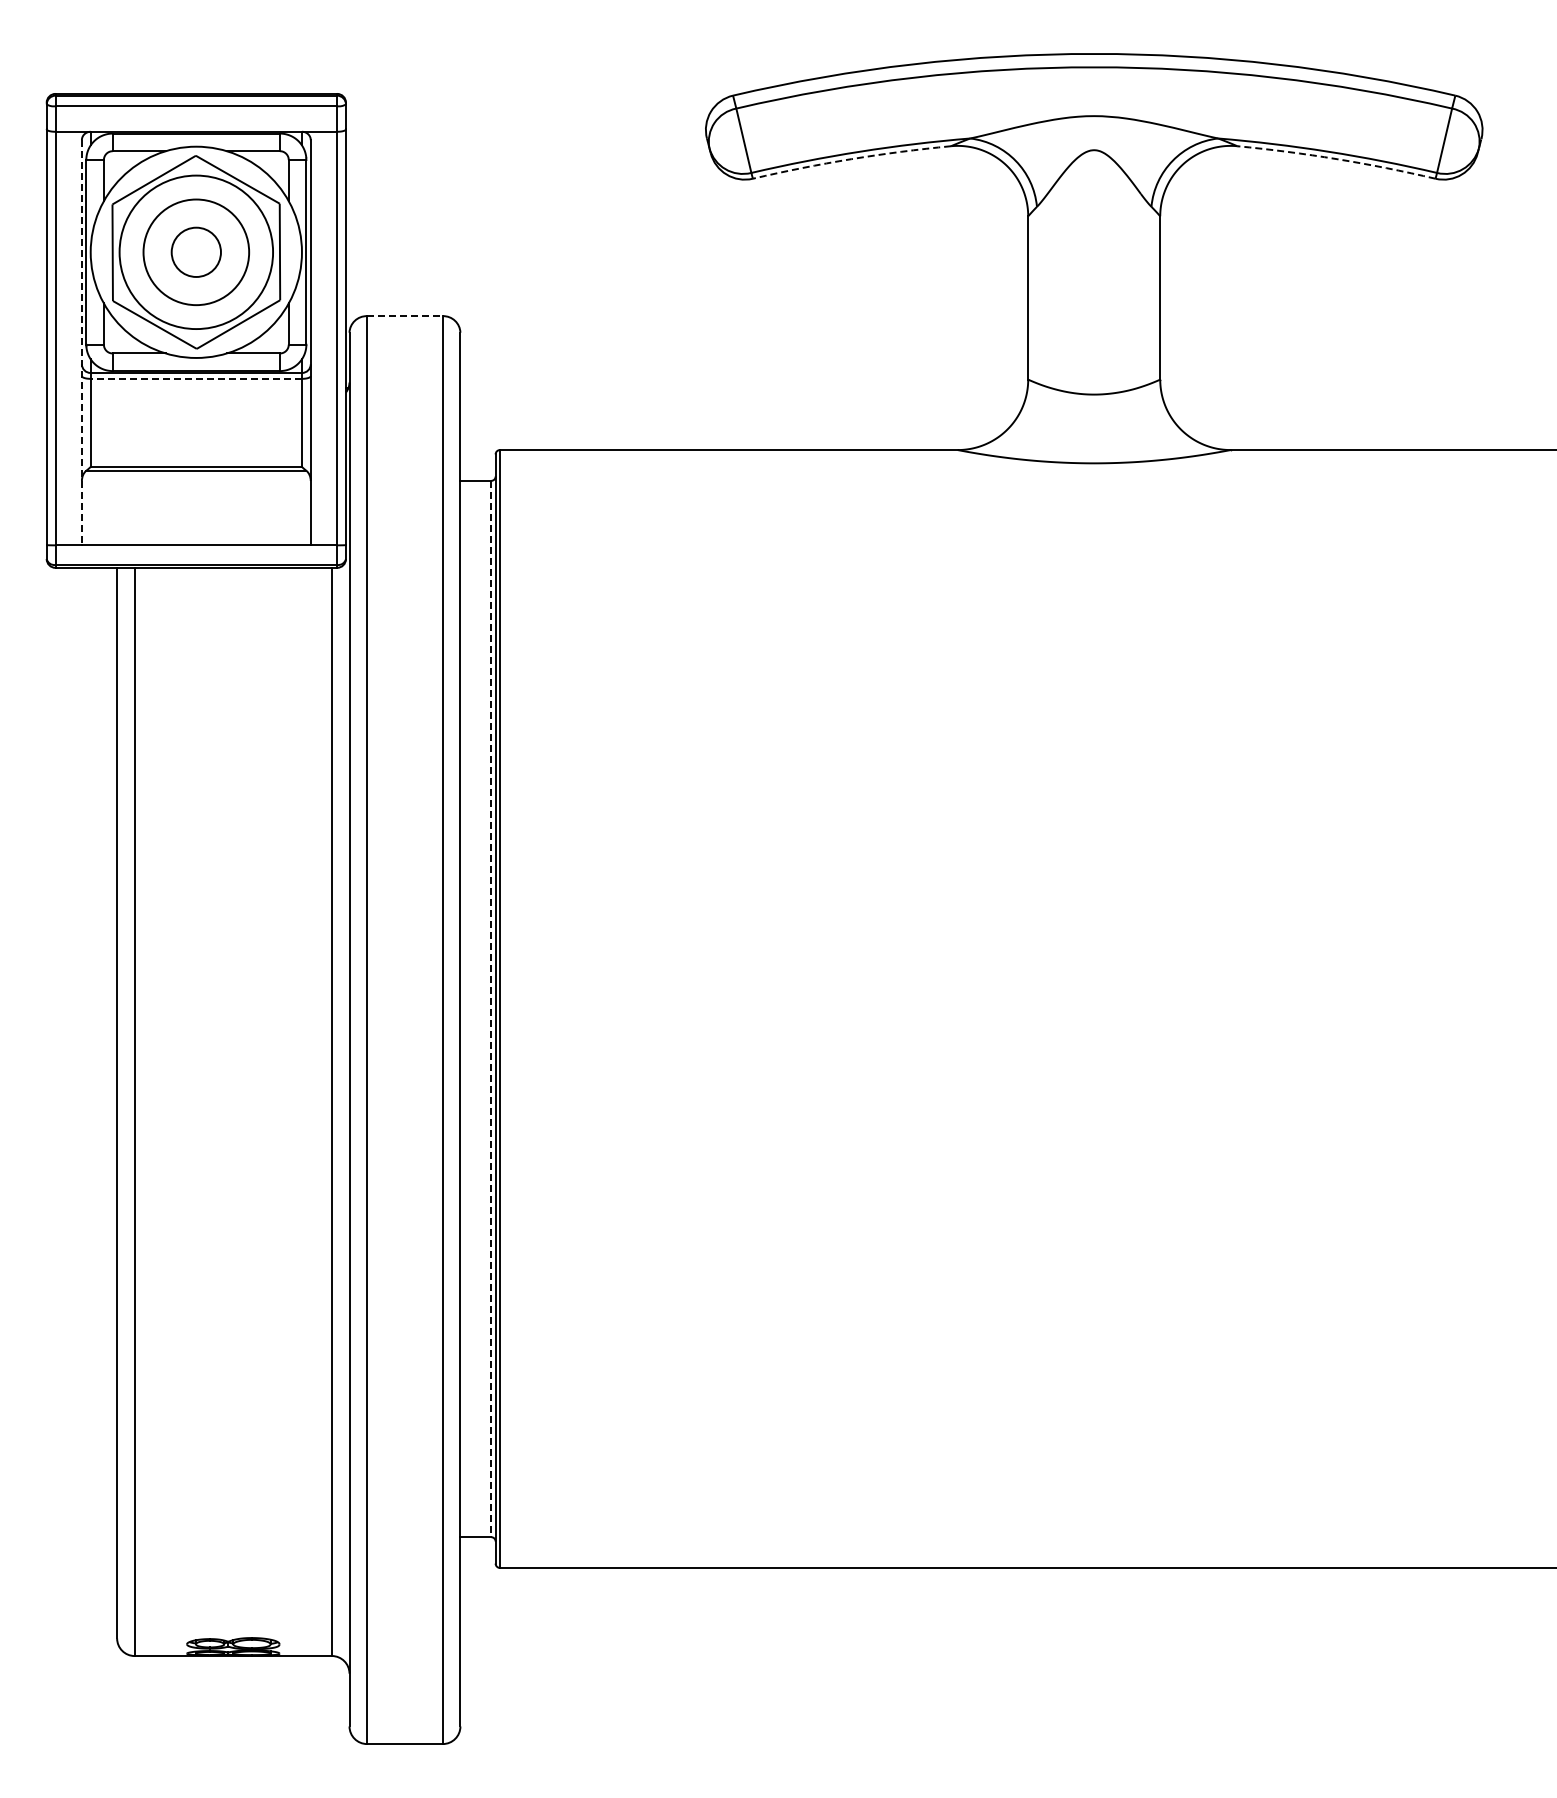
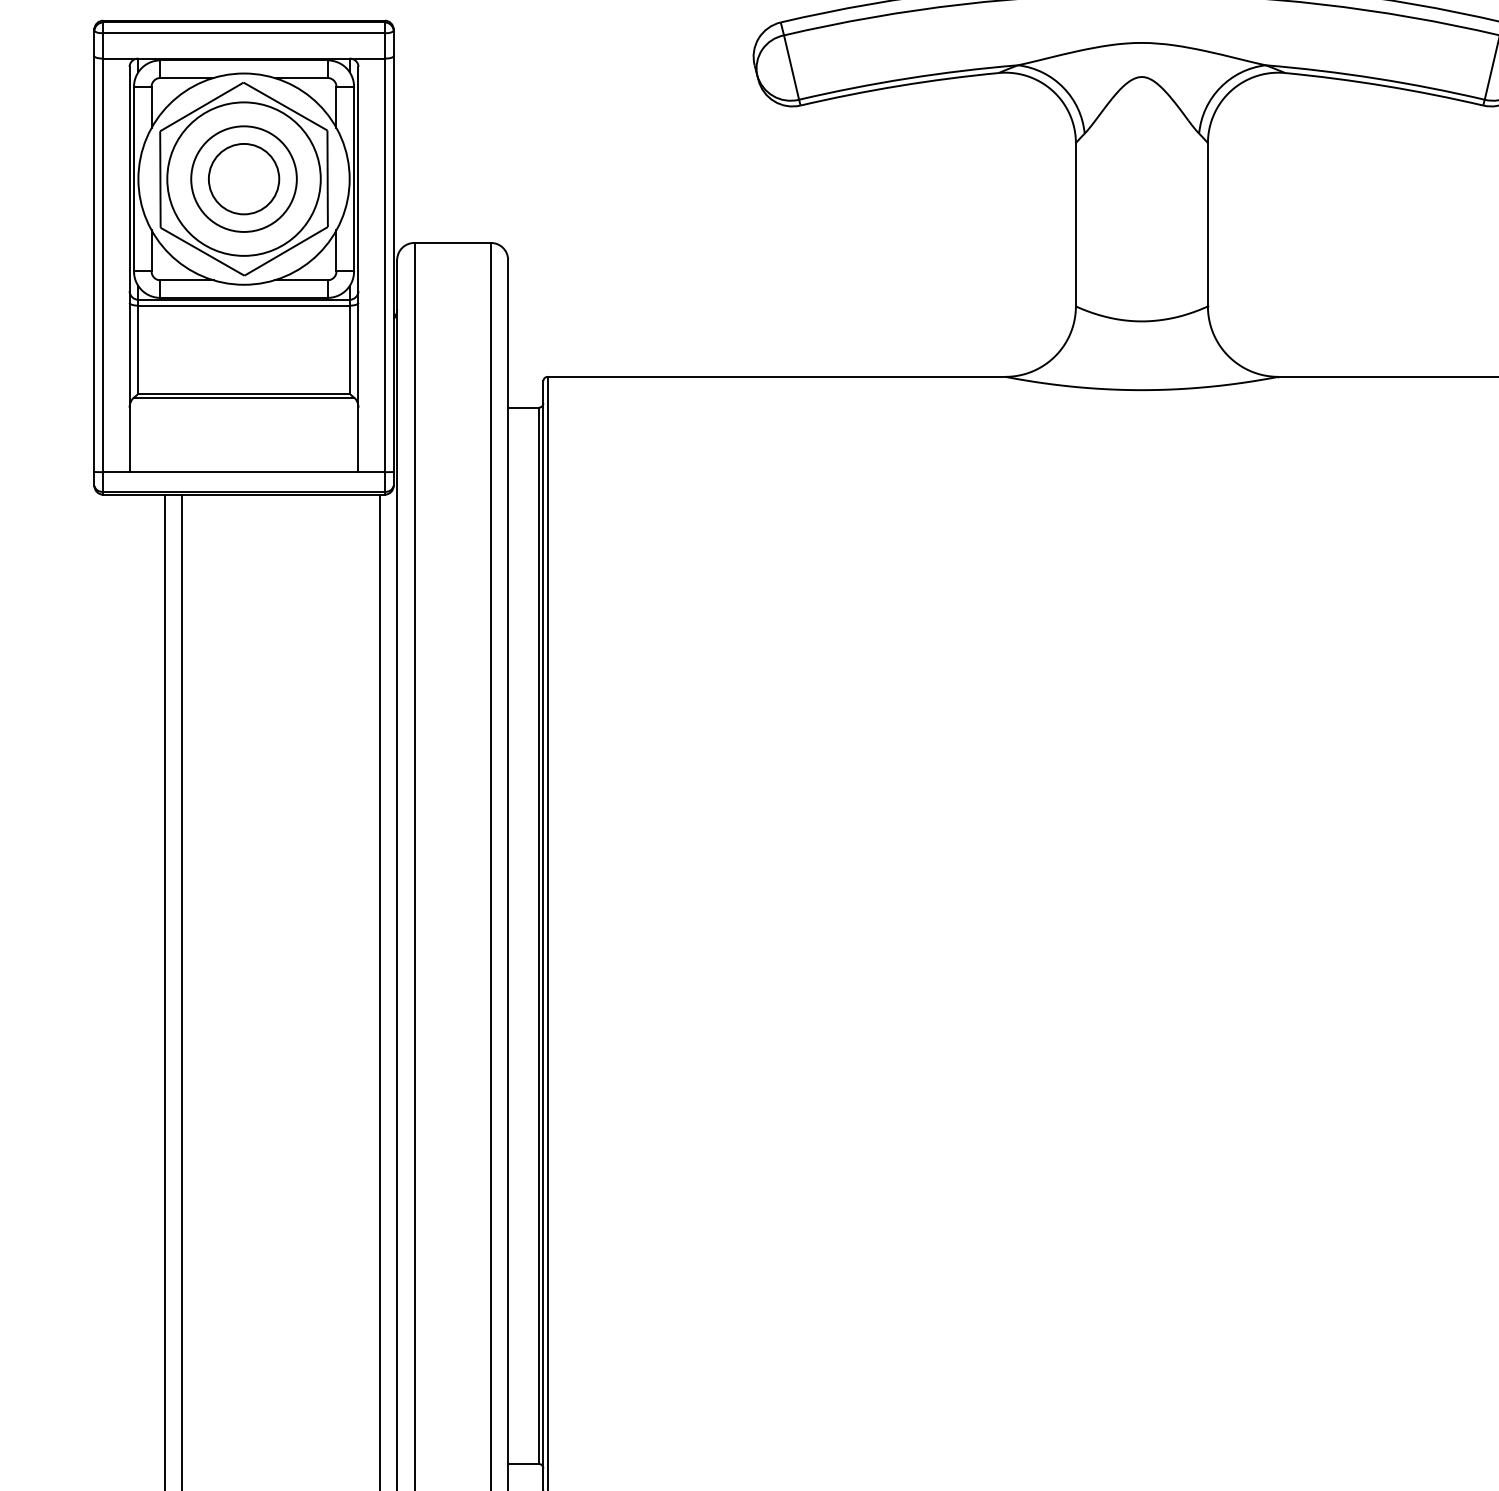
arc: (851, 159) -> (899, 86), dashed -> solid
arc: (1337, 159) -> (1385, 86), dashed -> solid
circle: (196, 252) -> (244, 179), size x1.43
line: (404, 316) -> (452, 243), dashed -> solid
line: (81, 342) -> (129, 269), dashed -> solid
line: (196, 378) -> (244, 305), dashed -> solid
line: (491, 1009) -> (539, 936), dashed -> solid

